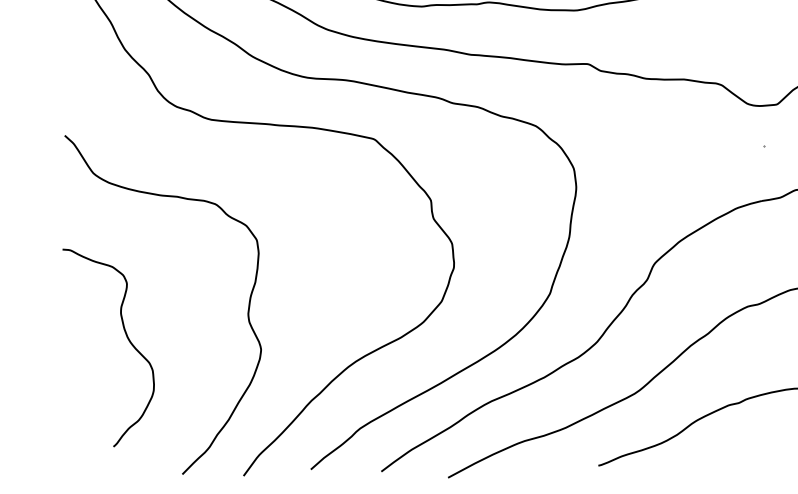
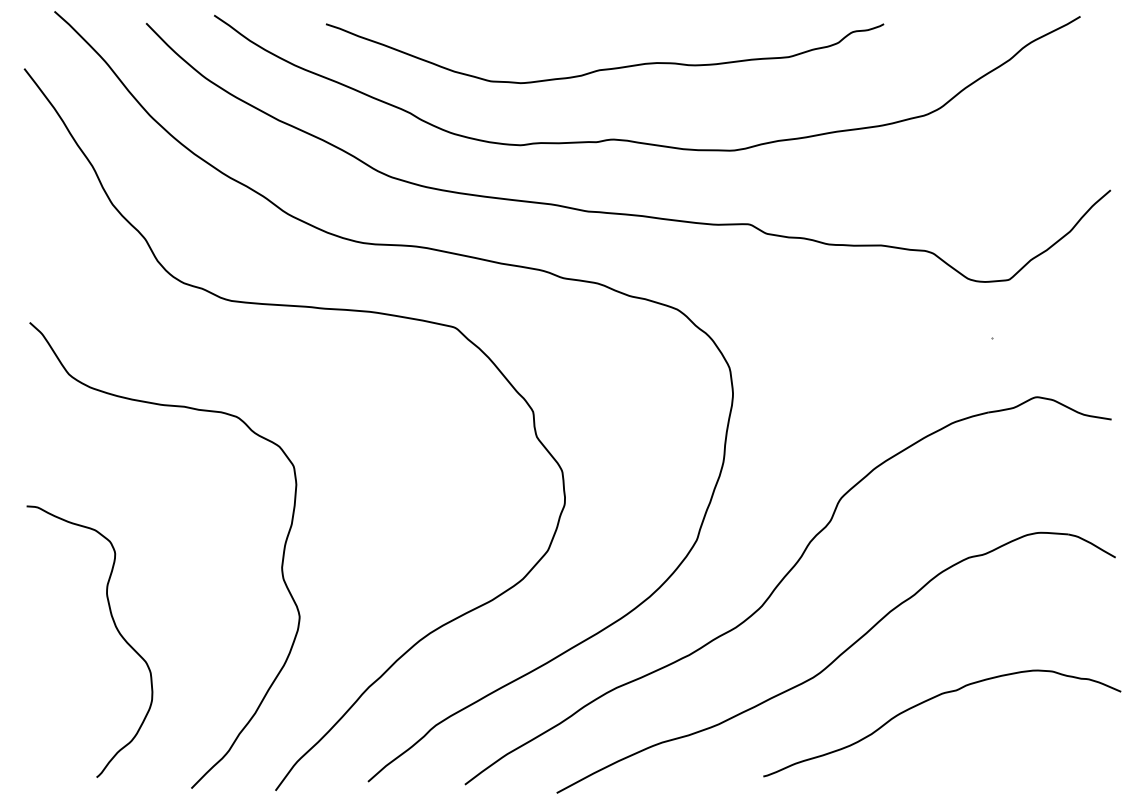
curve: (127, 338) -> (115, 628), moved

